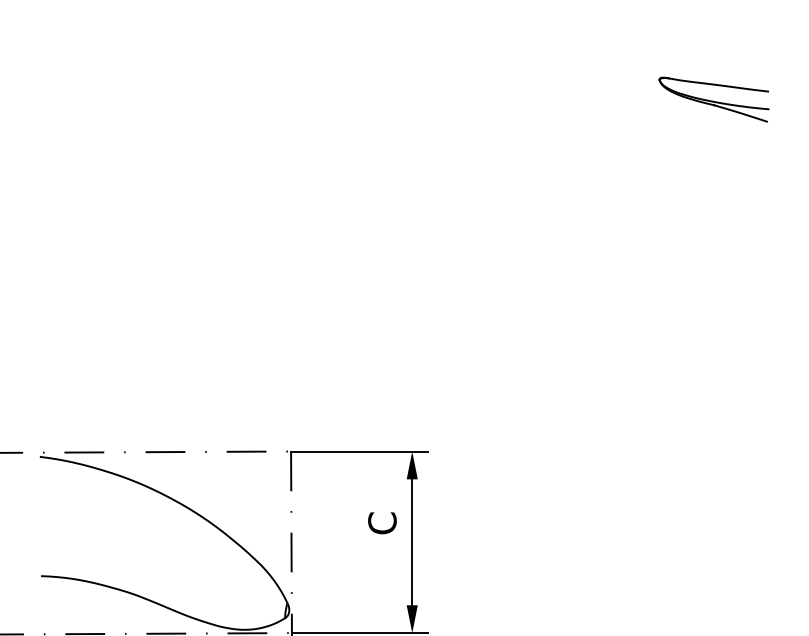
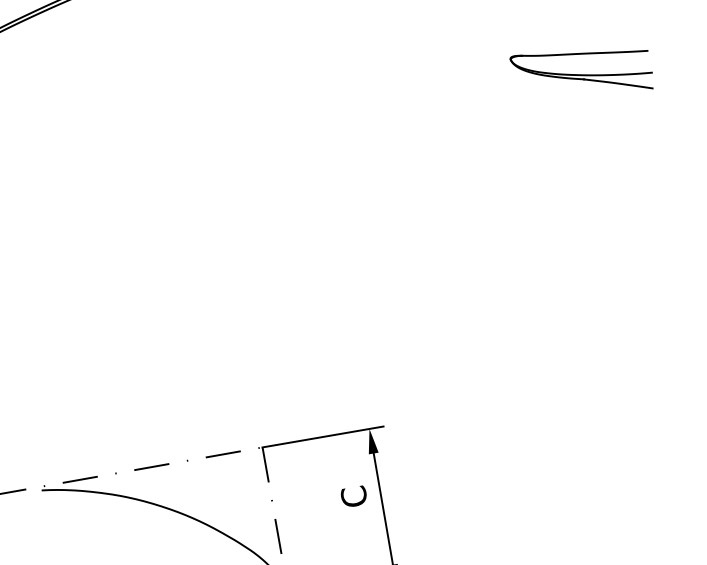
part: (713, 99) -> (581, 72), size x1.4

